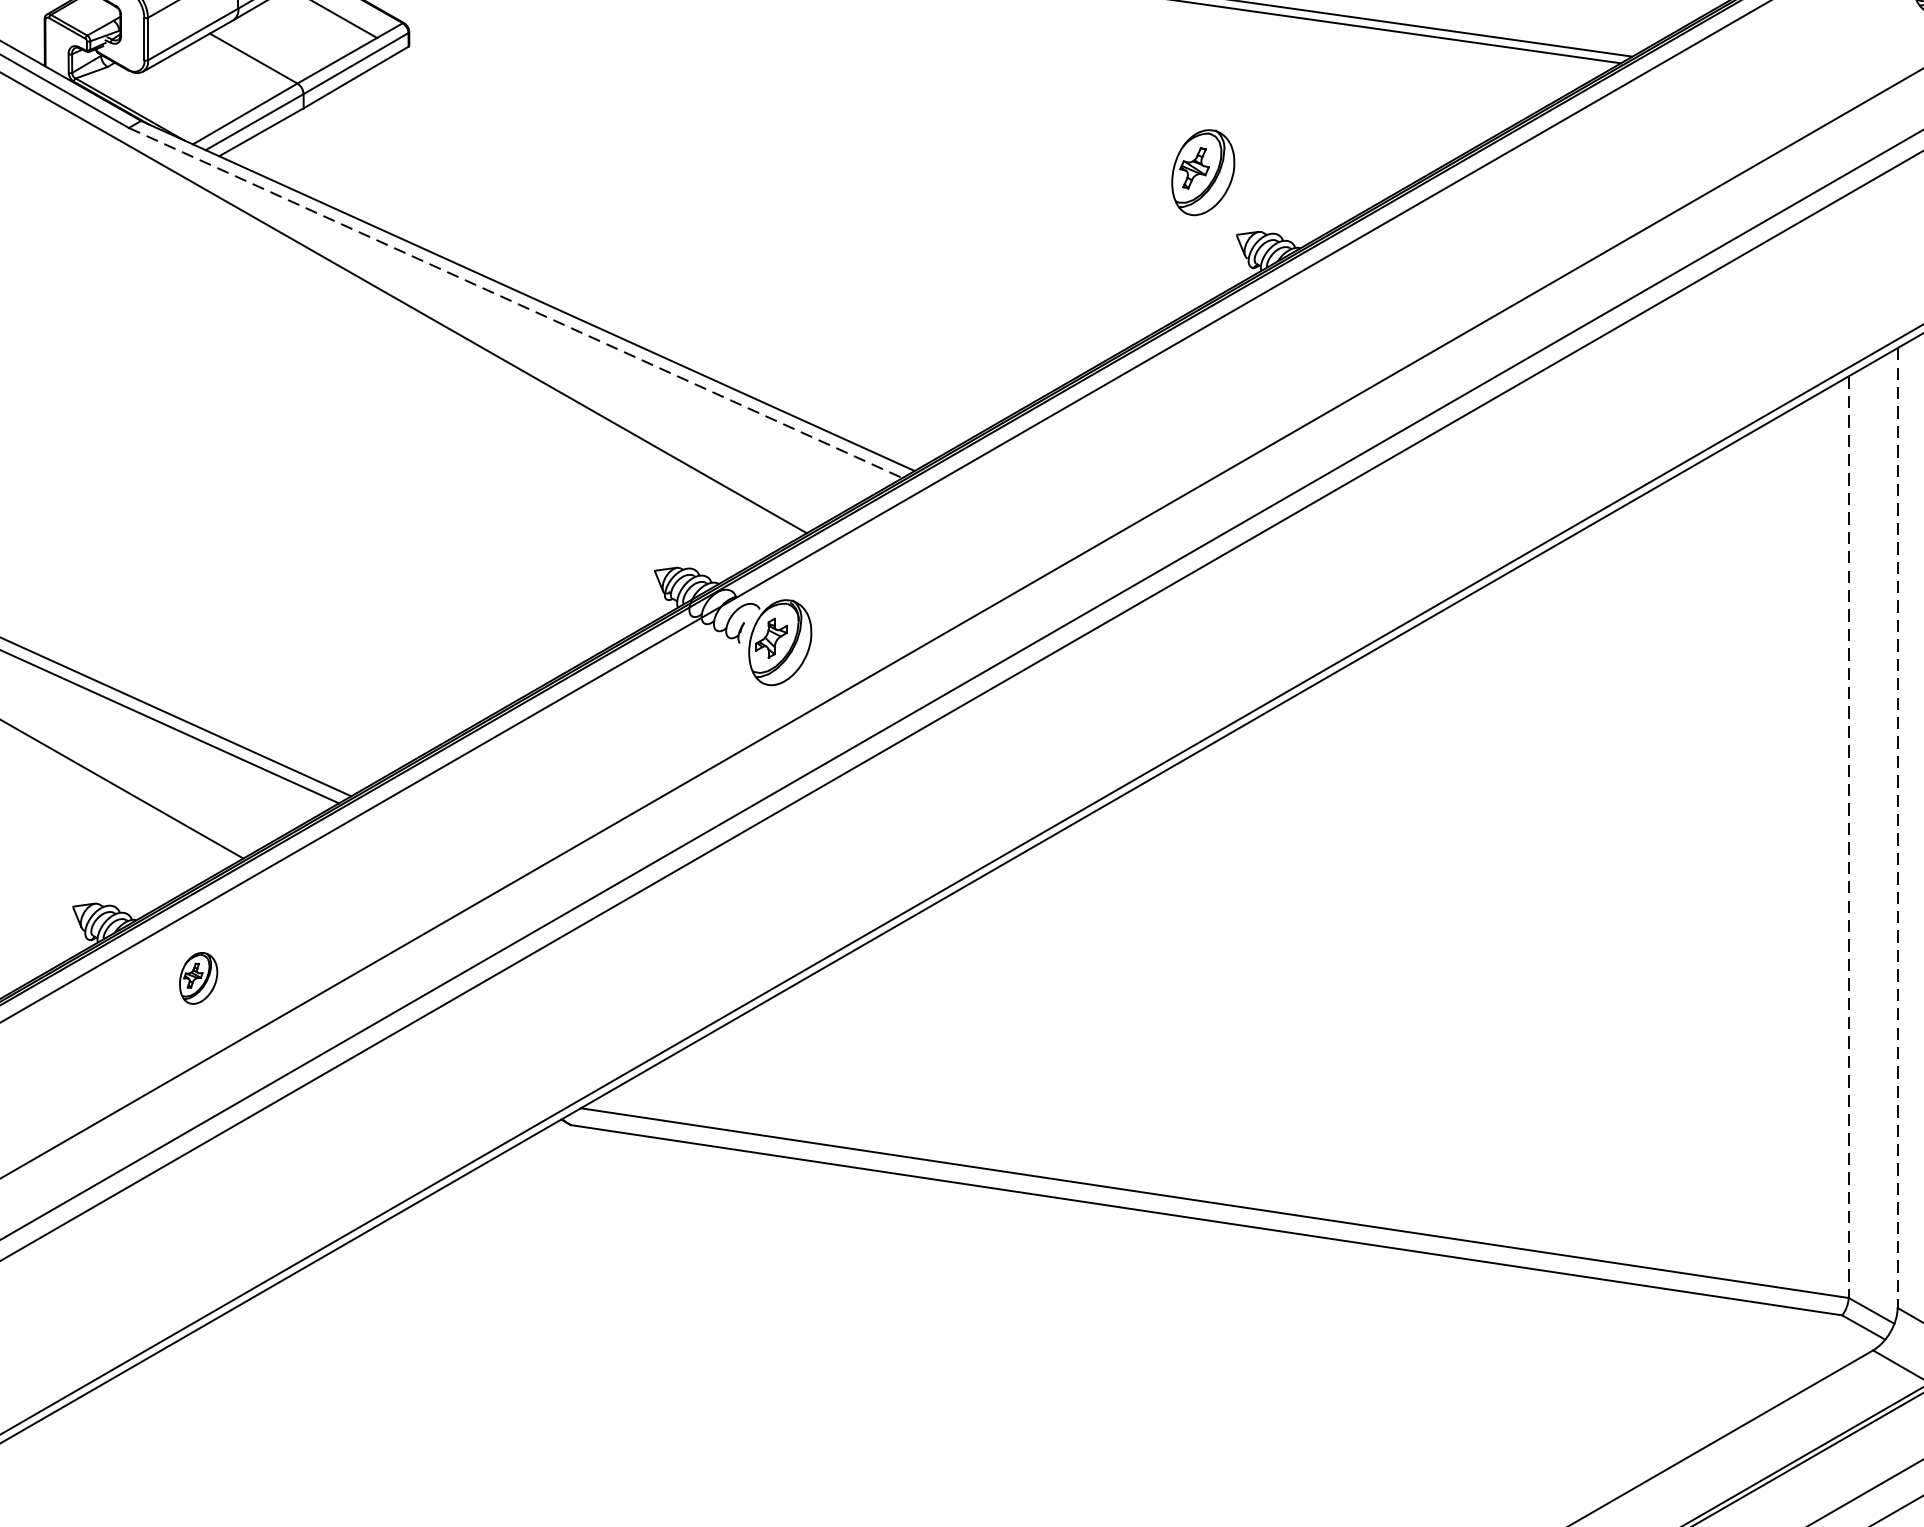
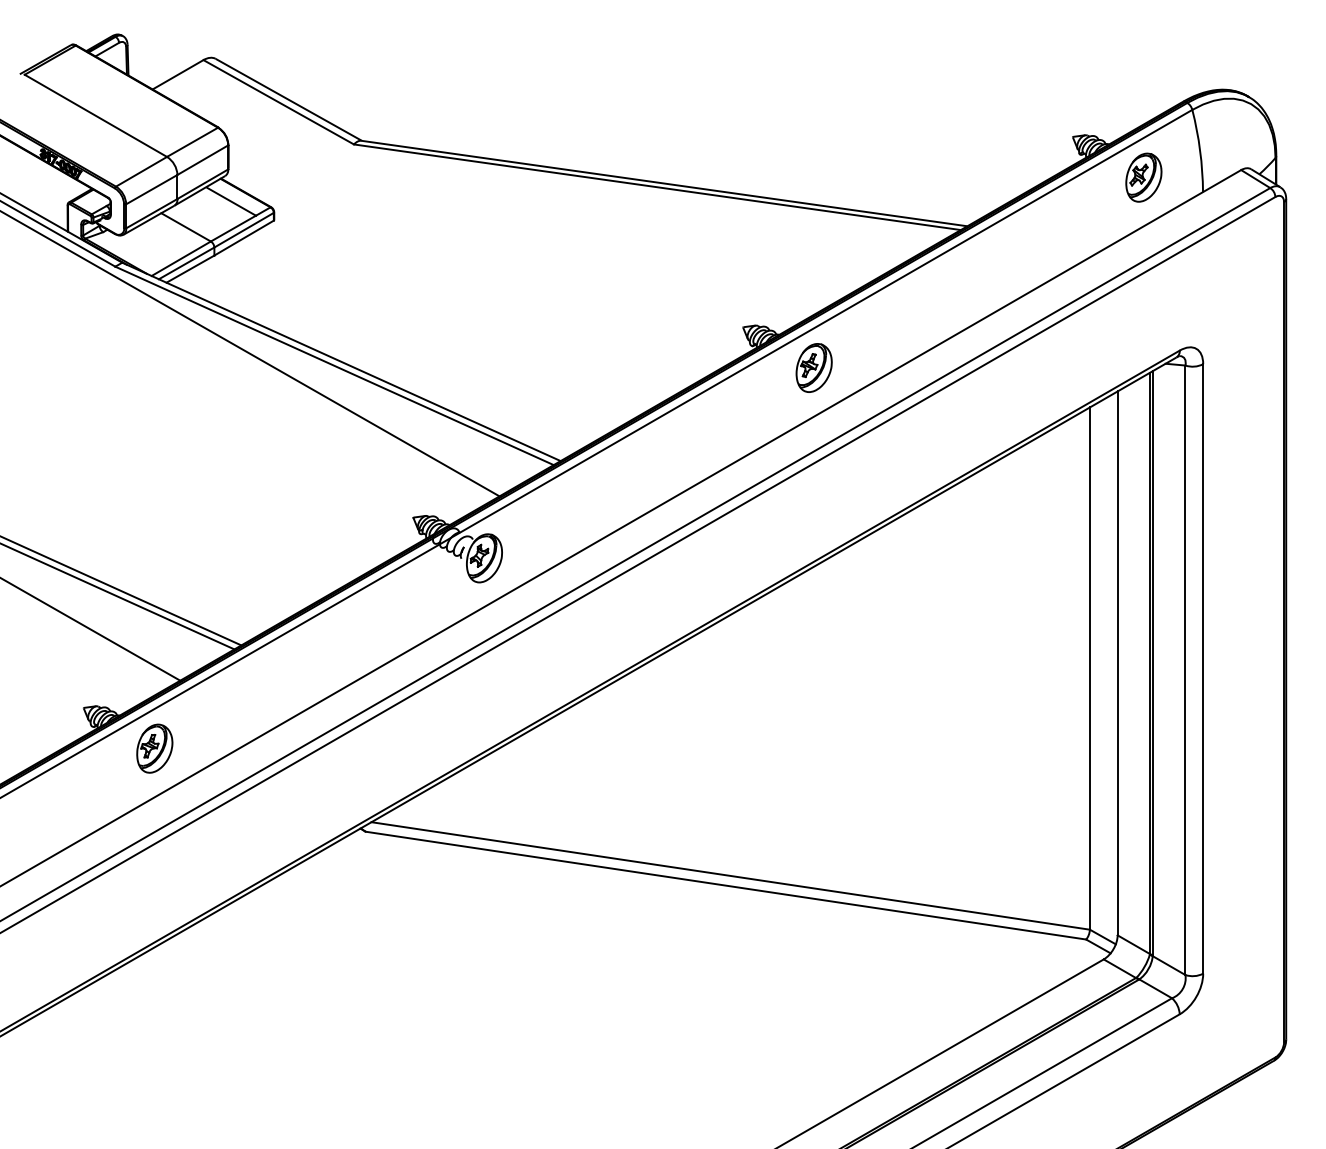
part: (1202, 171) -> (813, 367), moved
line: (515, 302) -> (334, 365), dashed -> solid
line: (1897, 828) -> (1117, 663), dashed -> solid
line: (1847, 838) -> (1089, 669), dashed -> solid
part: (197, 978) -> (154, 748), size x1.67

